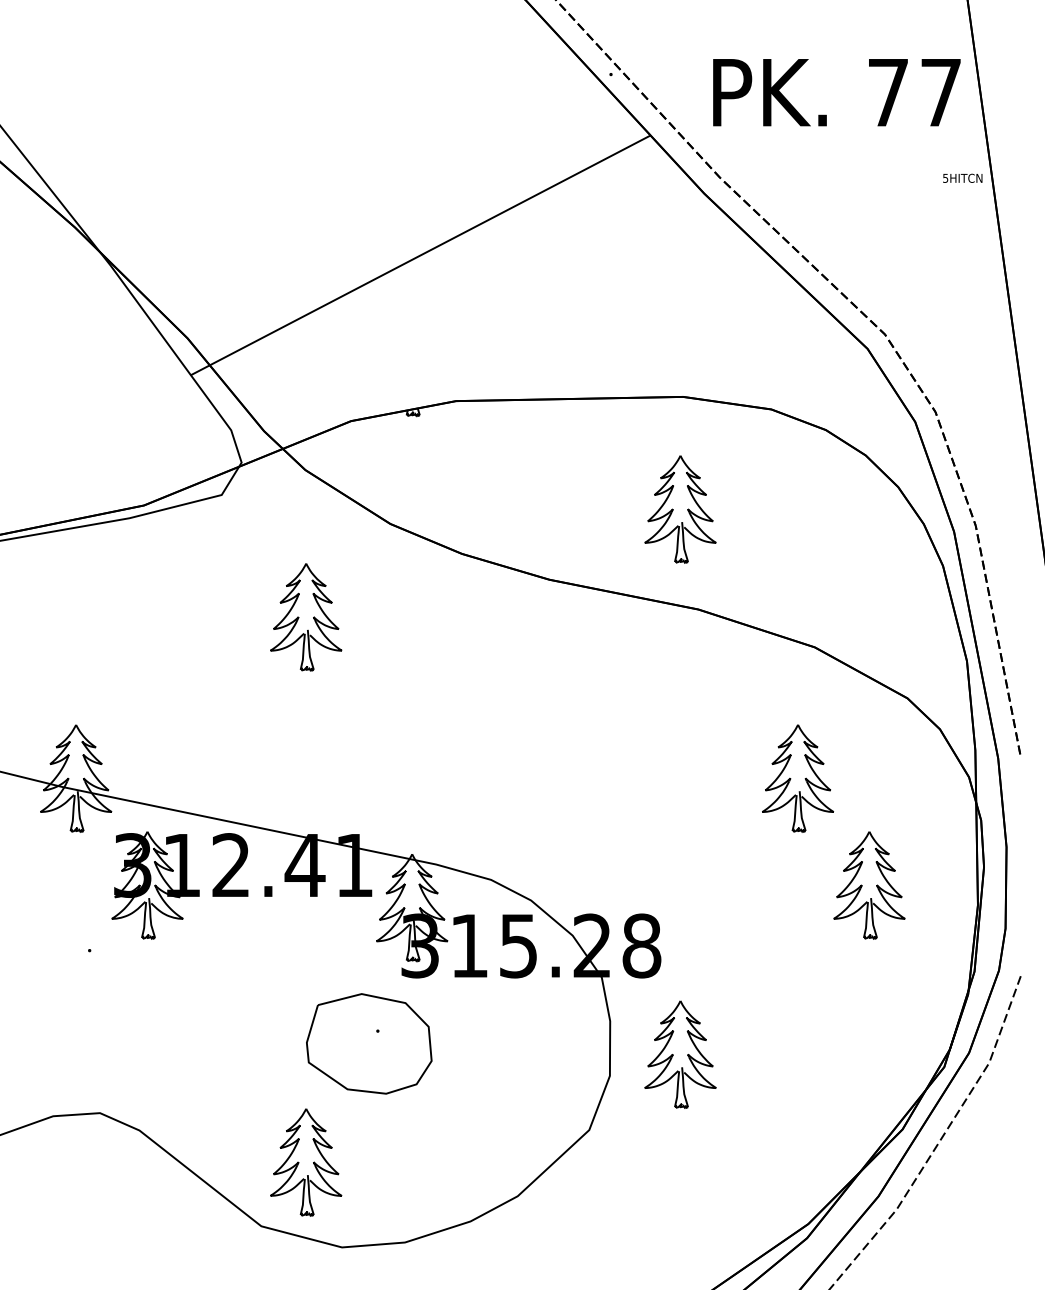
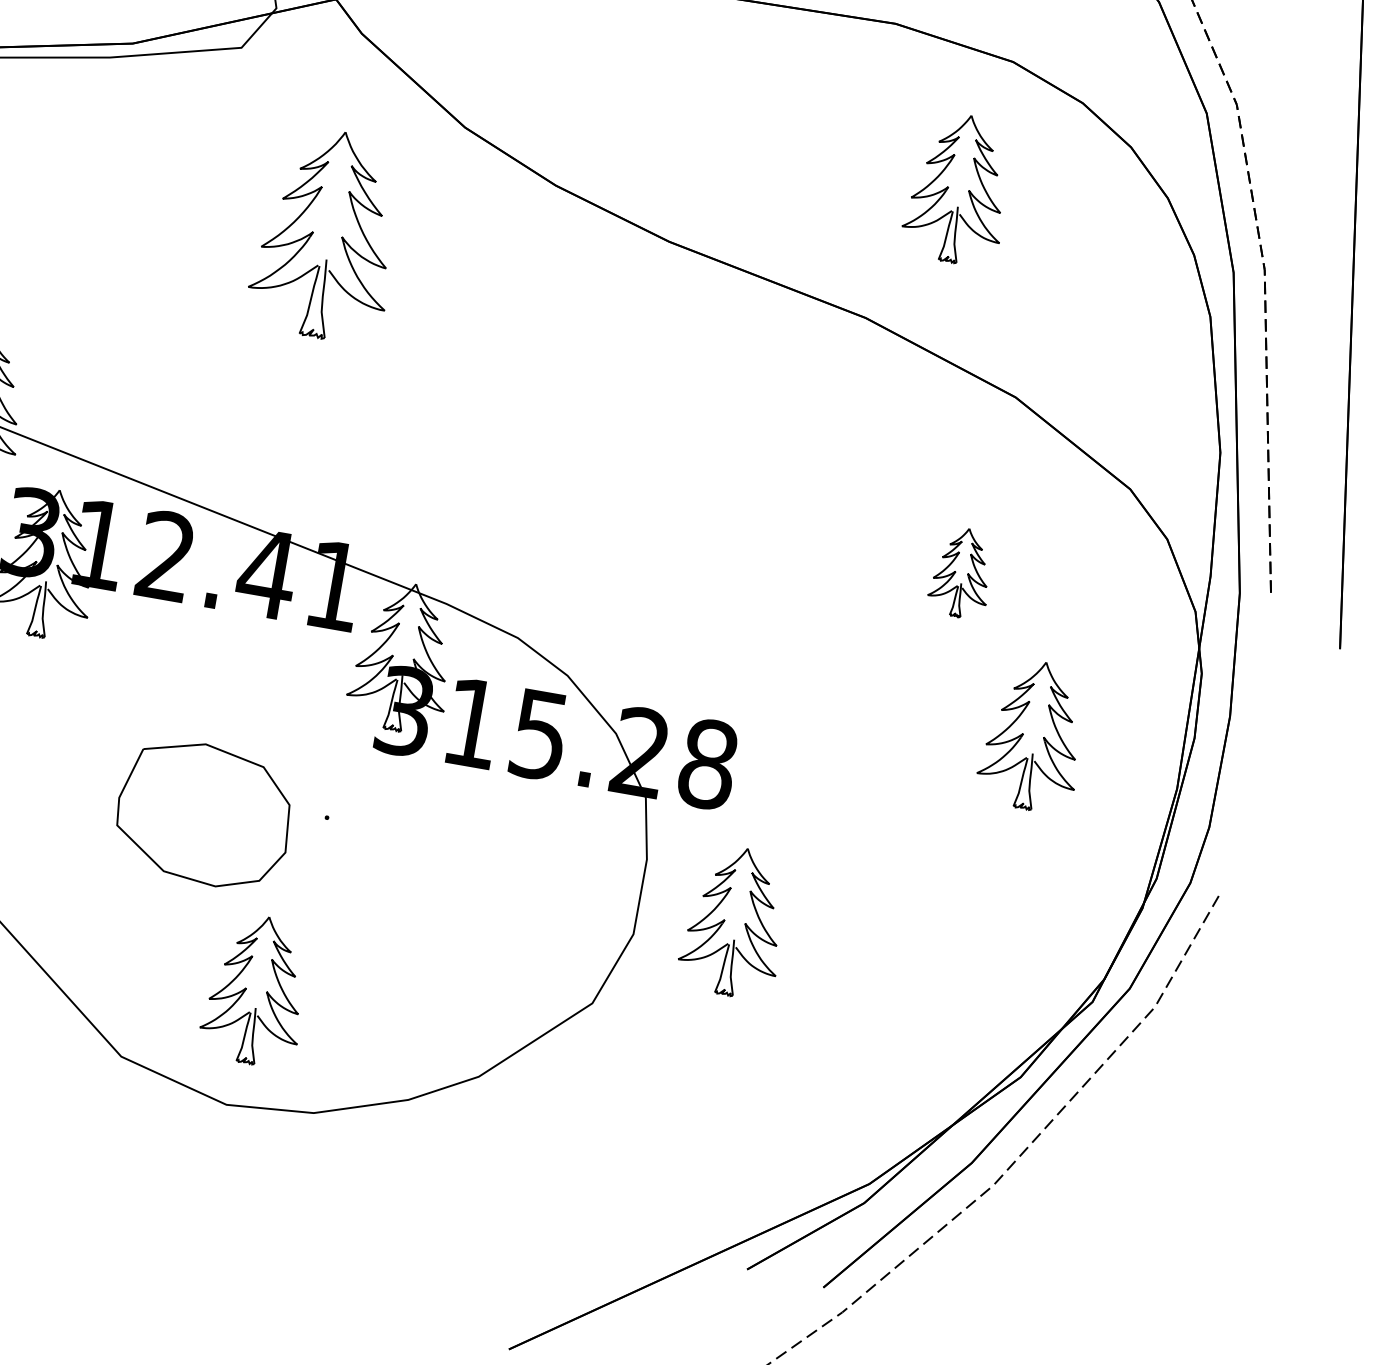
part: (680, 509) -> (958, 189), moved
part: (306, 617) -> (328, 235), size x1.4
part: (798, 778) -> (962, 572), size x0.6
part: (369, 1043) -> (204, 813), moved
part: (306, 1162) -> (256, 990), moved

